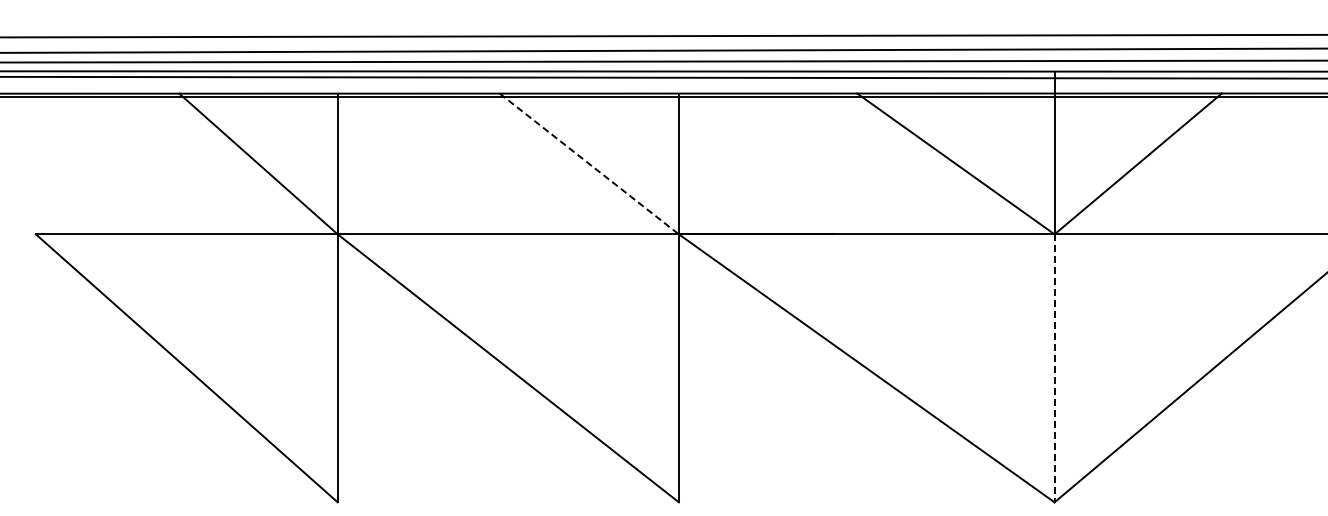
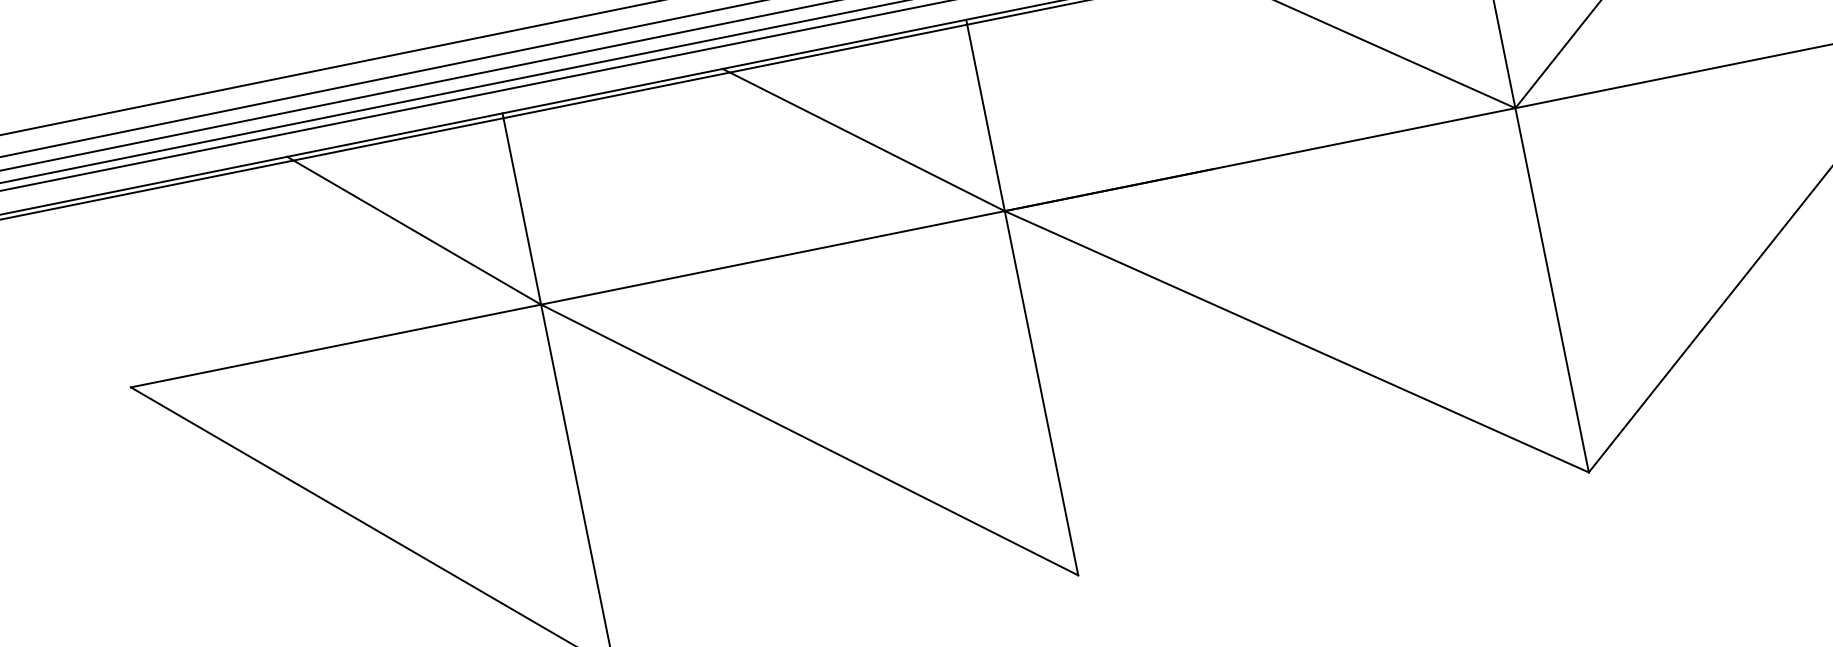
line: (589, 163) -> (863, 139), dashed -> solid
line: (1054, 368) -> (1552, 290), dashed -> solid

